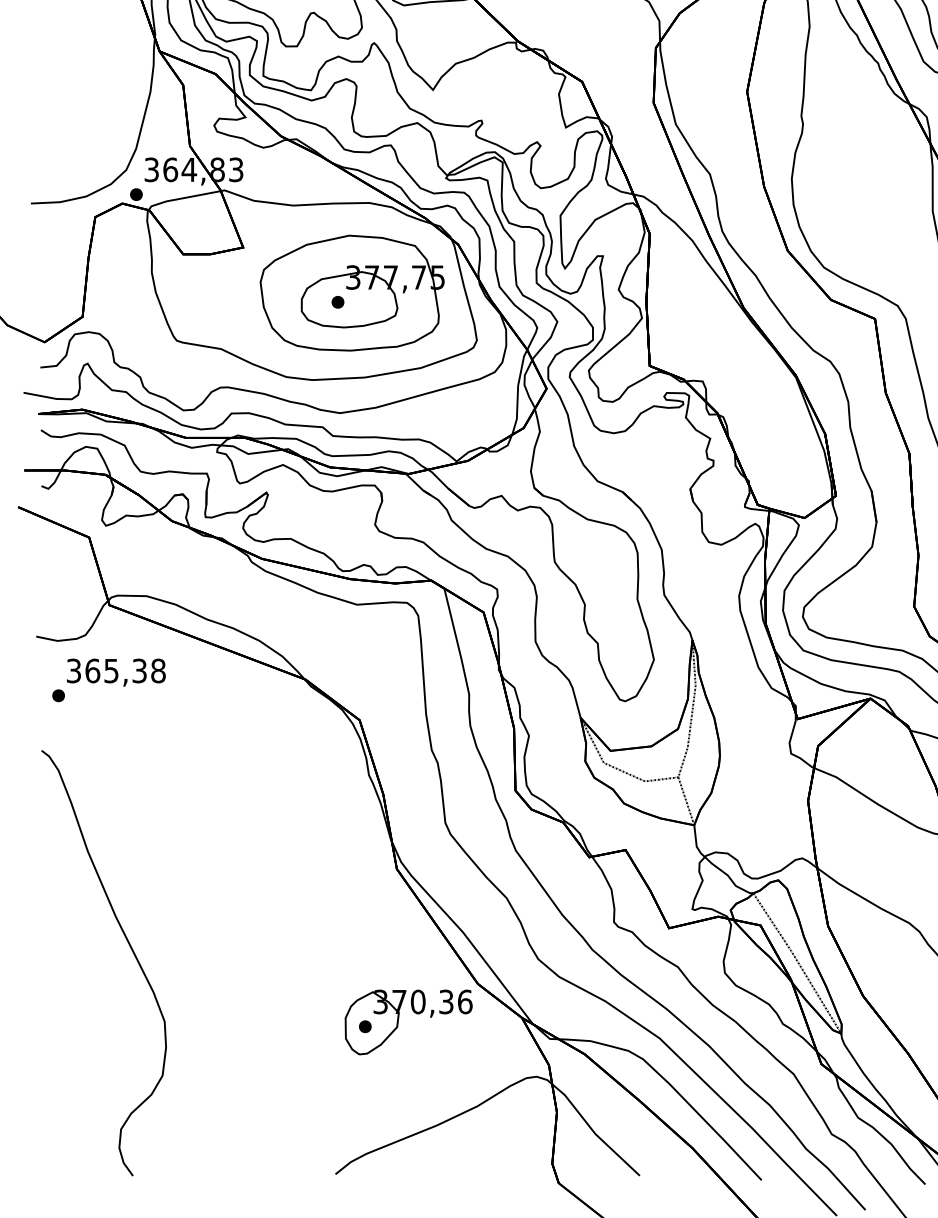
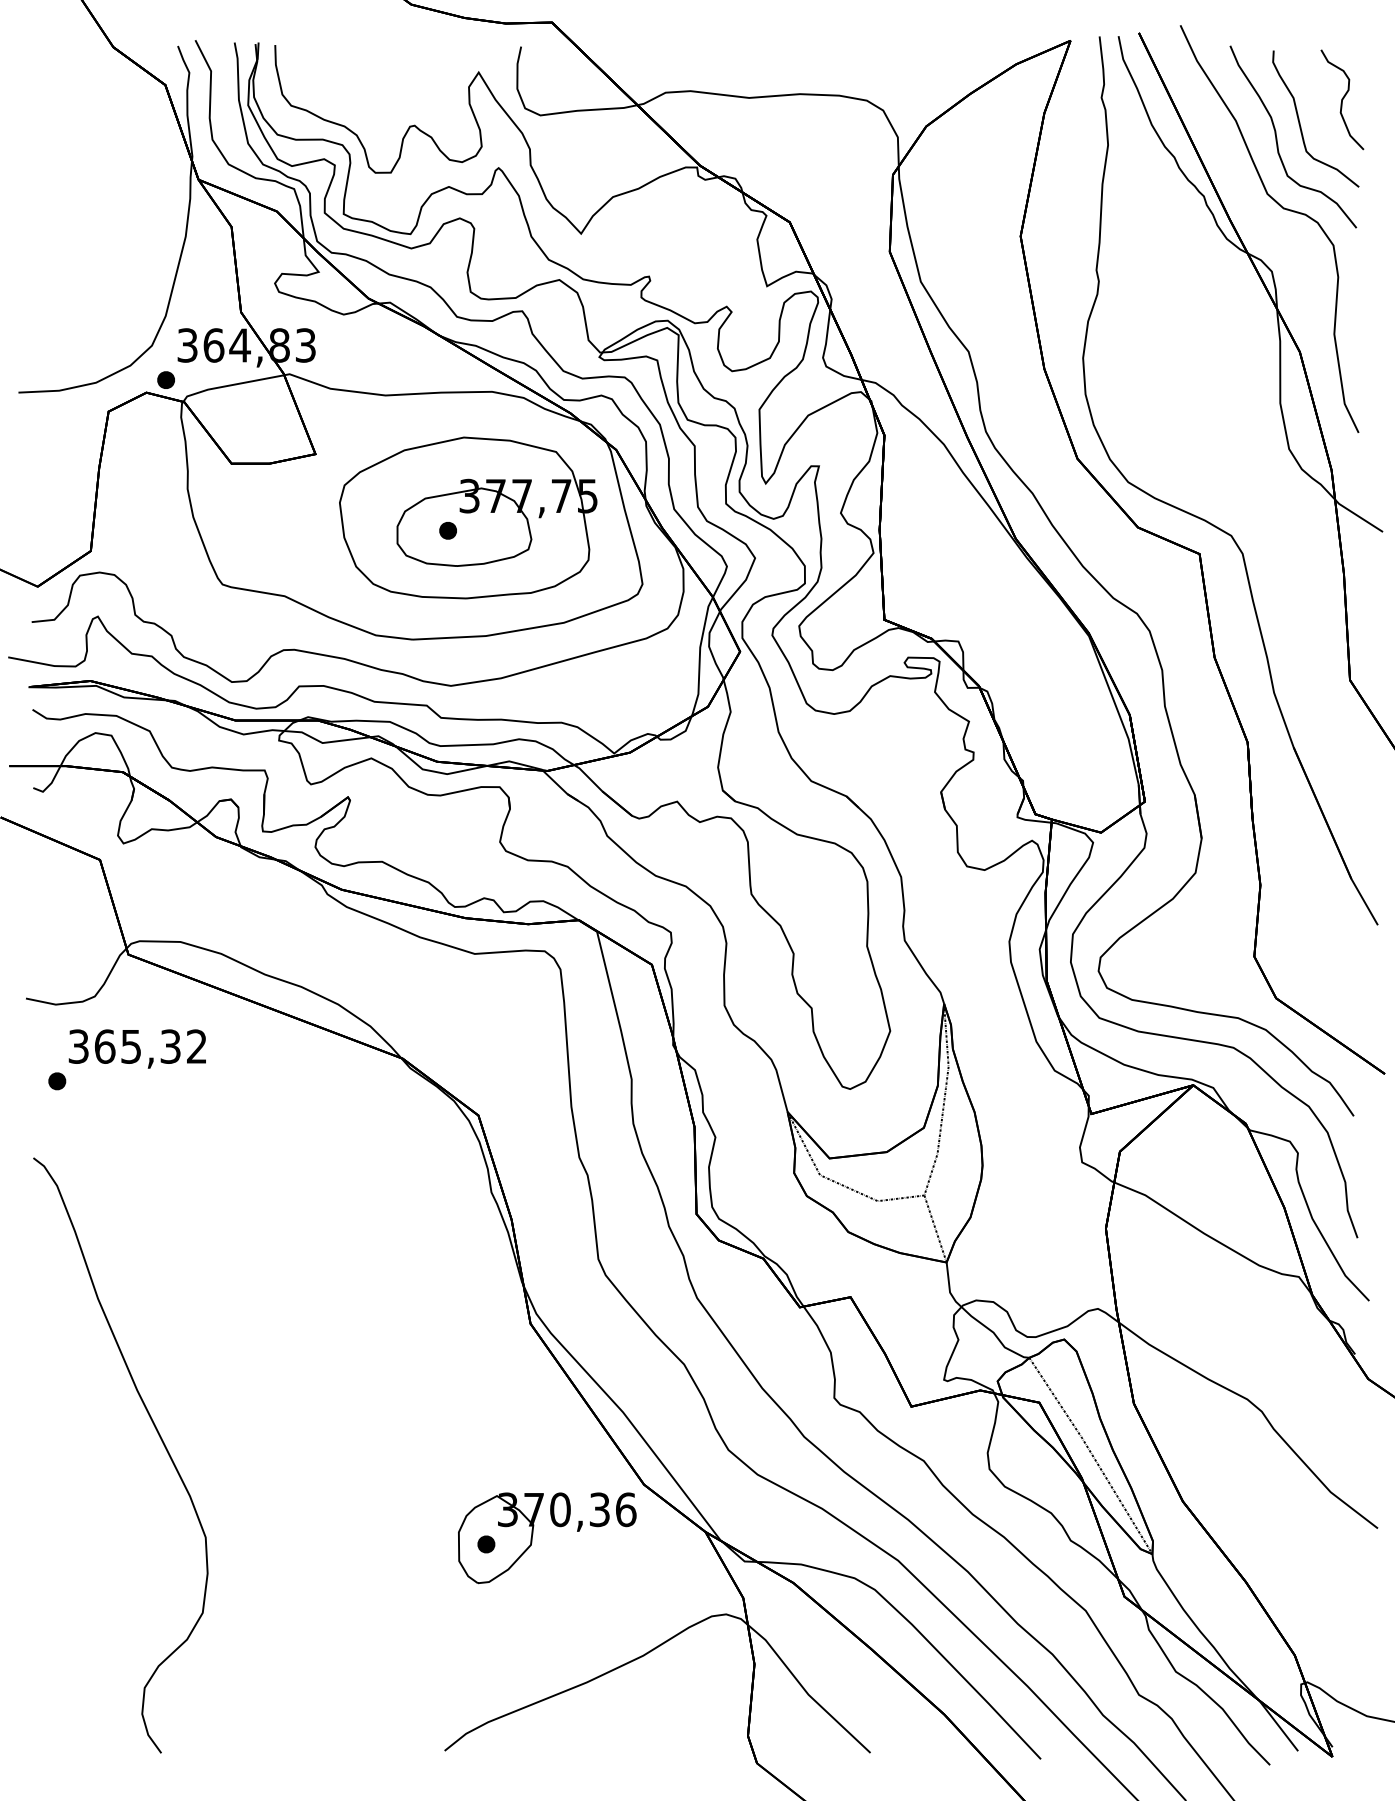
text: (158, 670) -> (196, 1046), 365,38 -> 365,32

